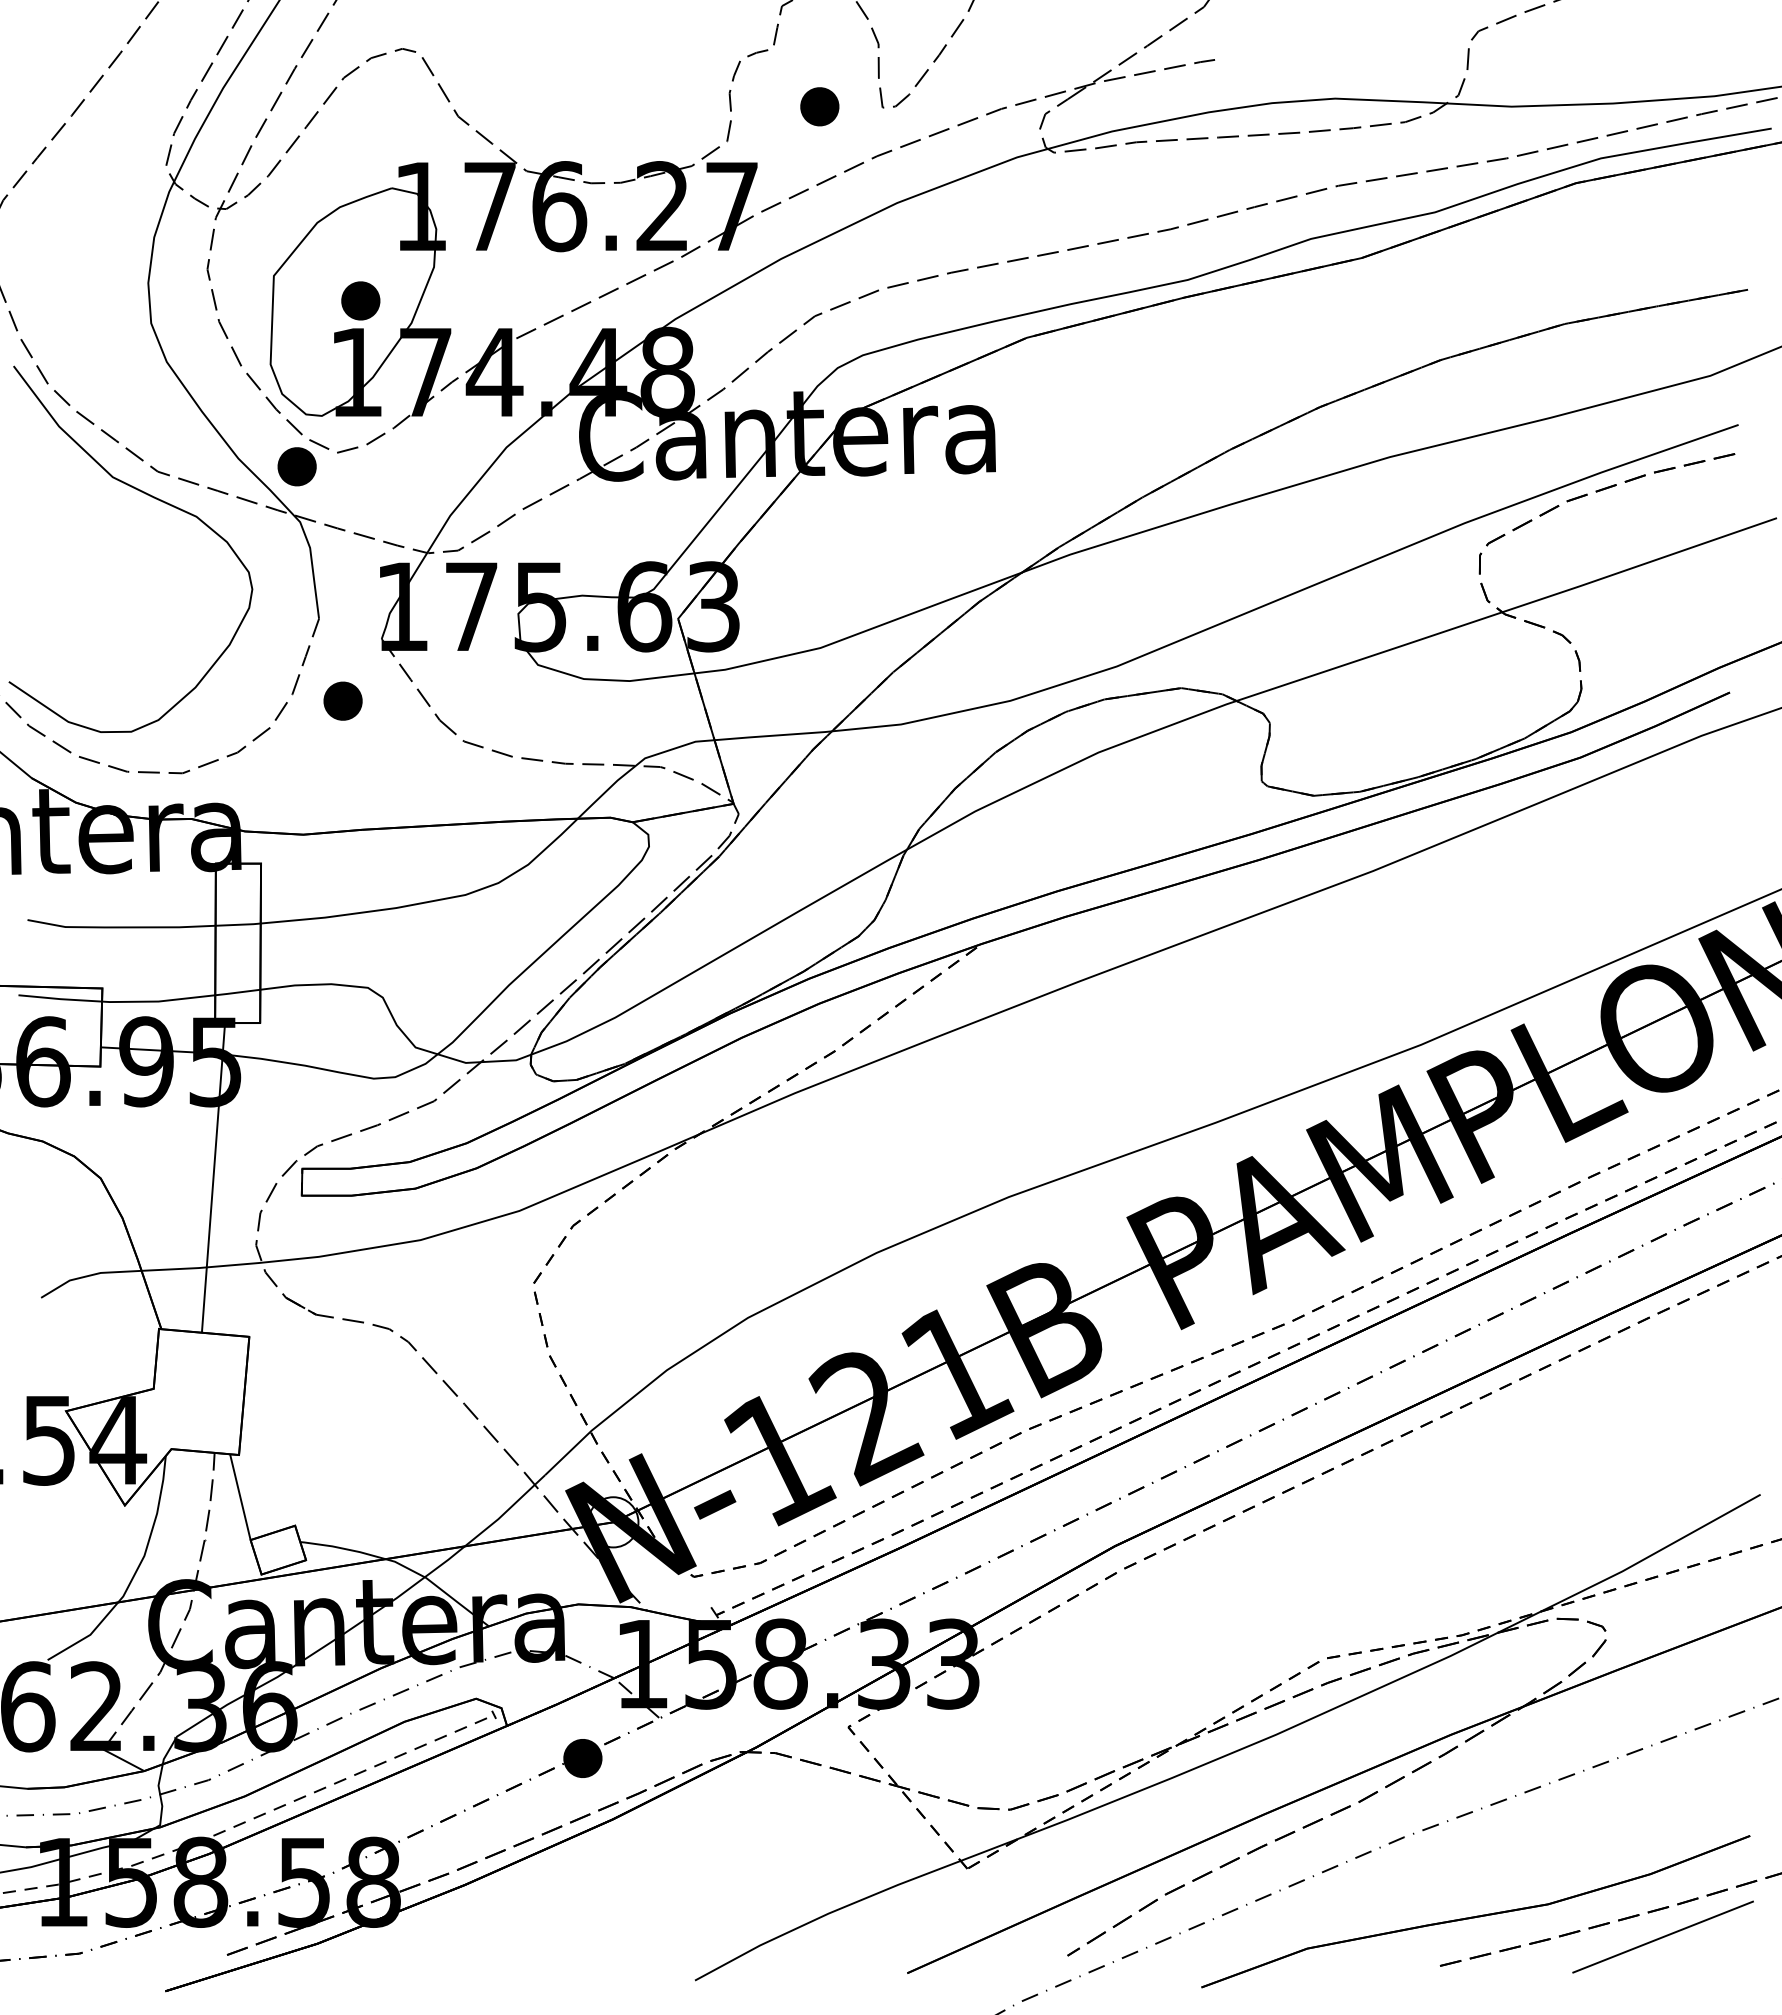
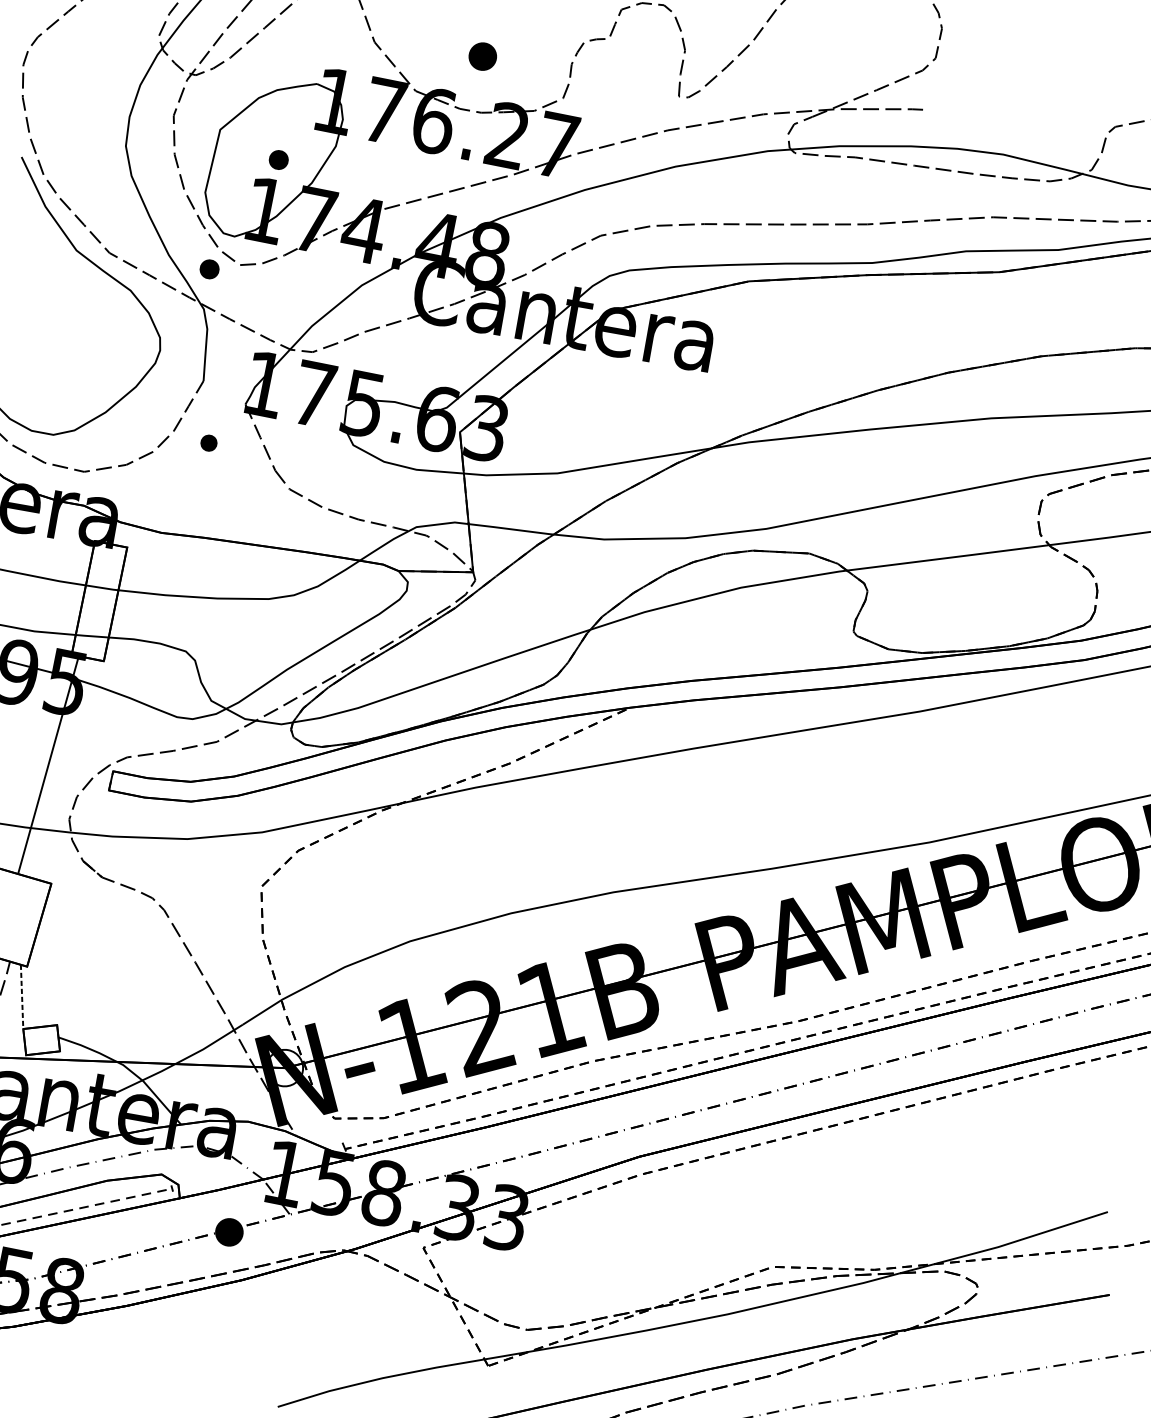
part: (819, 106) -> (482, 56), moved
part: (360, 300) -> (278, 159), size x0.7
part: (296, 466) -> (209, 269), size x0.7
part: (342, 700) -> (208, 442), size x0.6
line: (240, 1497) -> (22, 997), solid -> dashed

